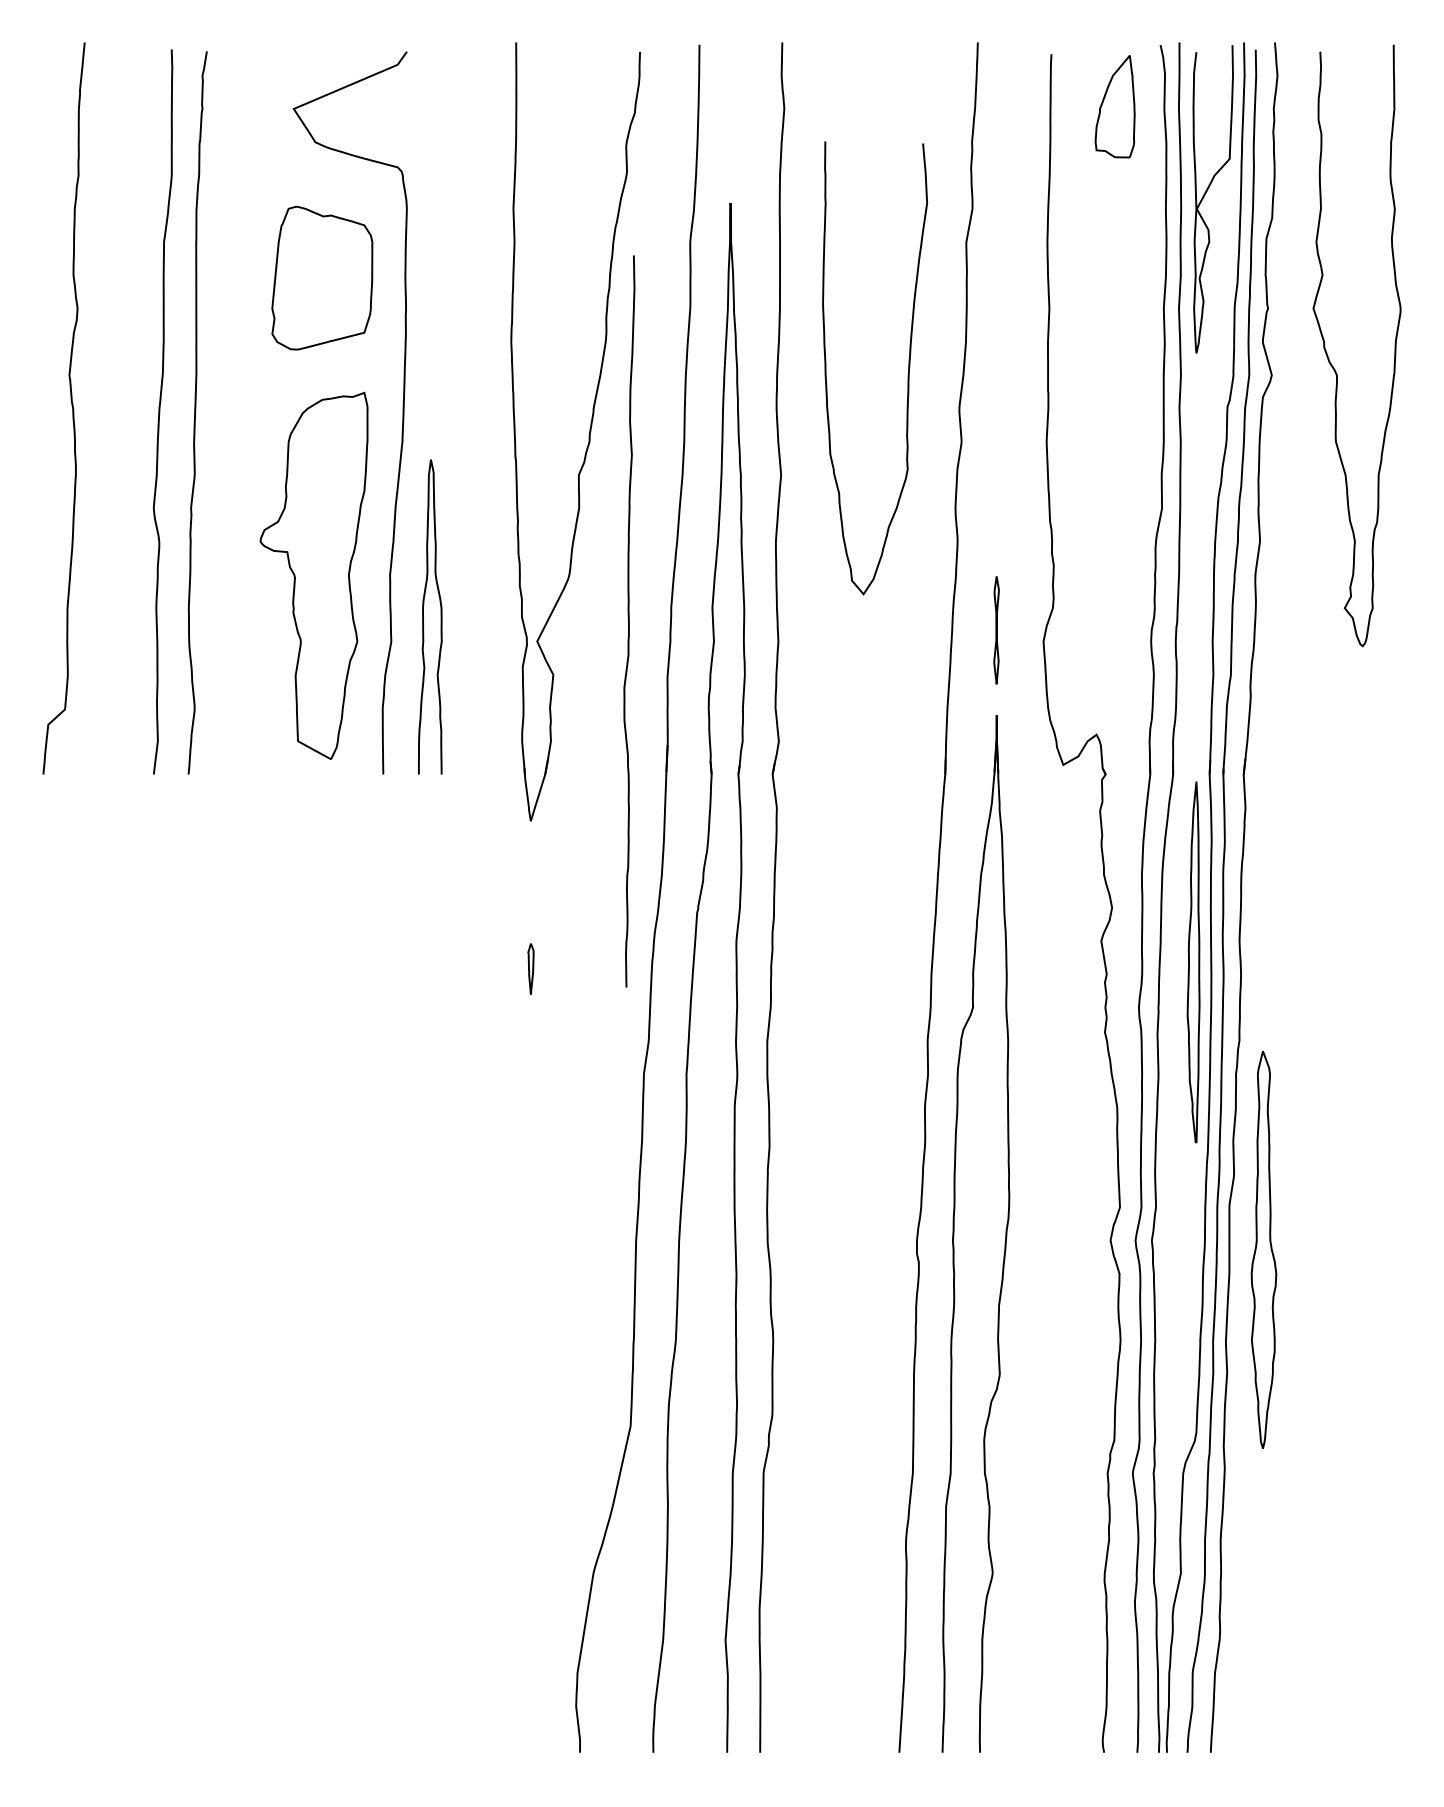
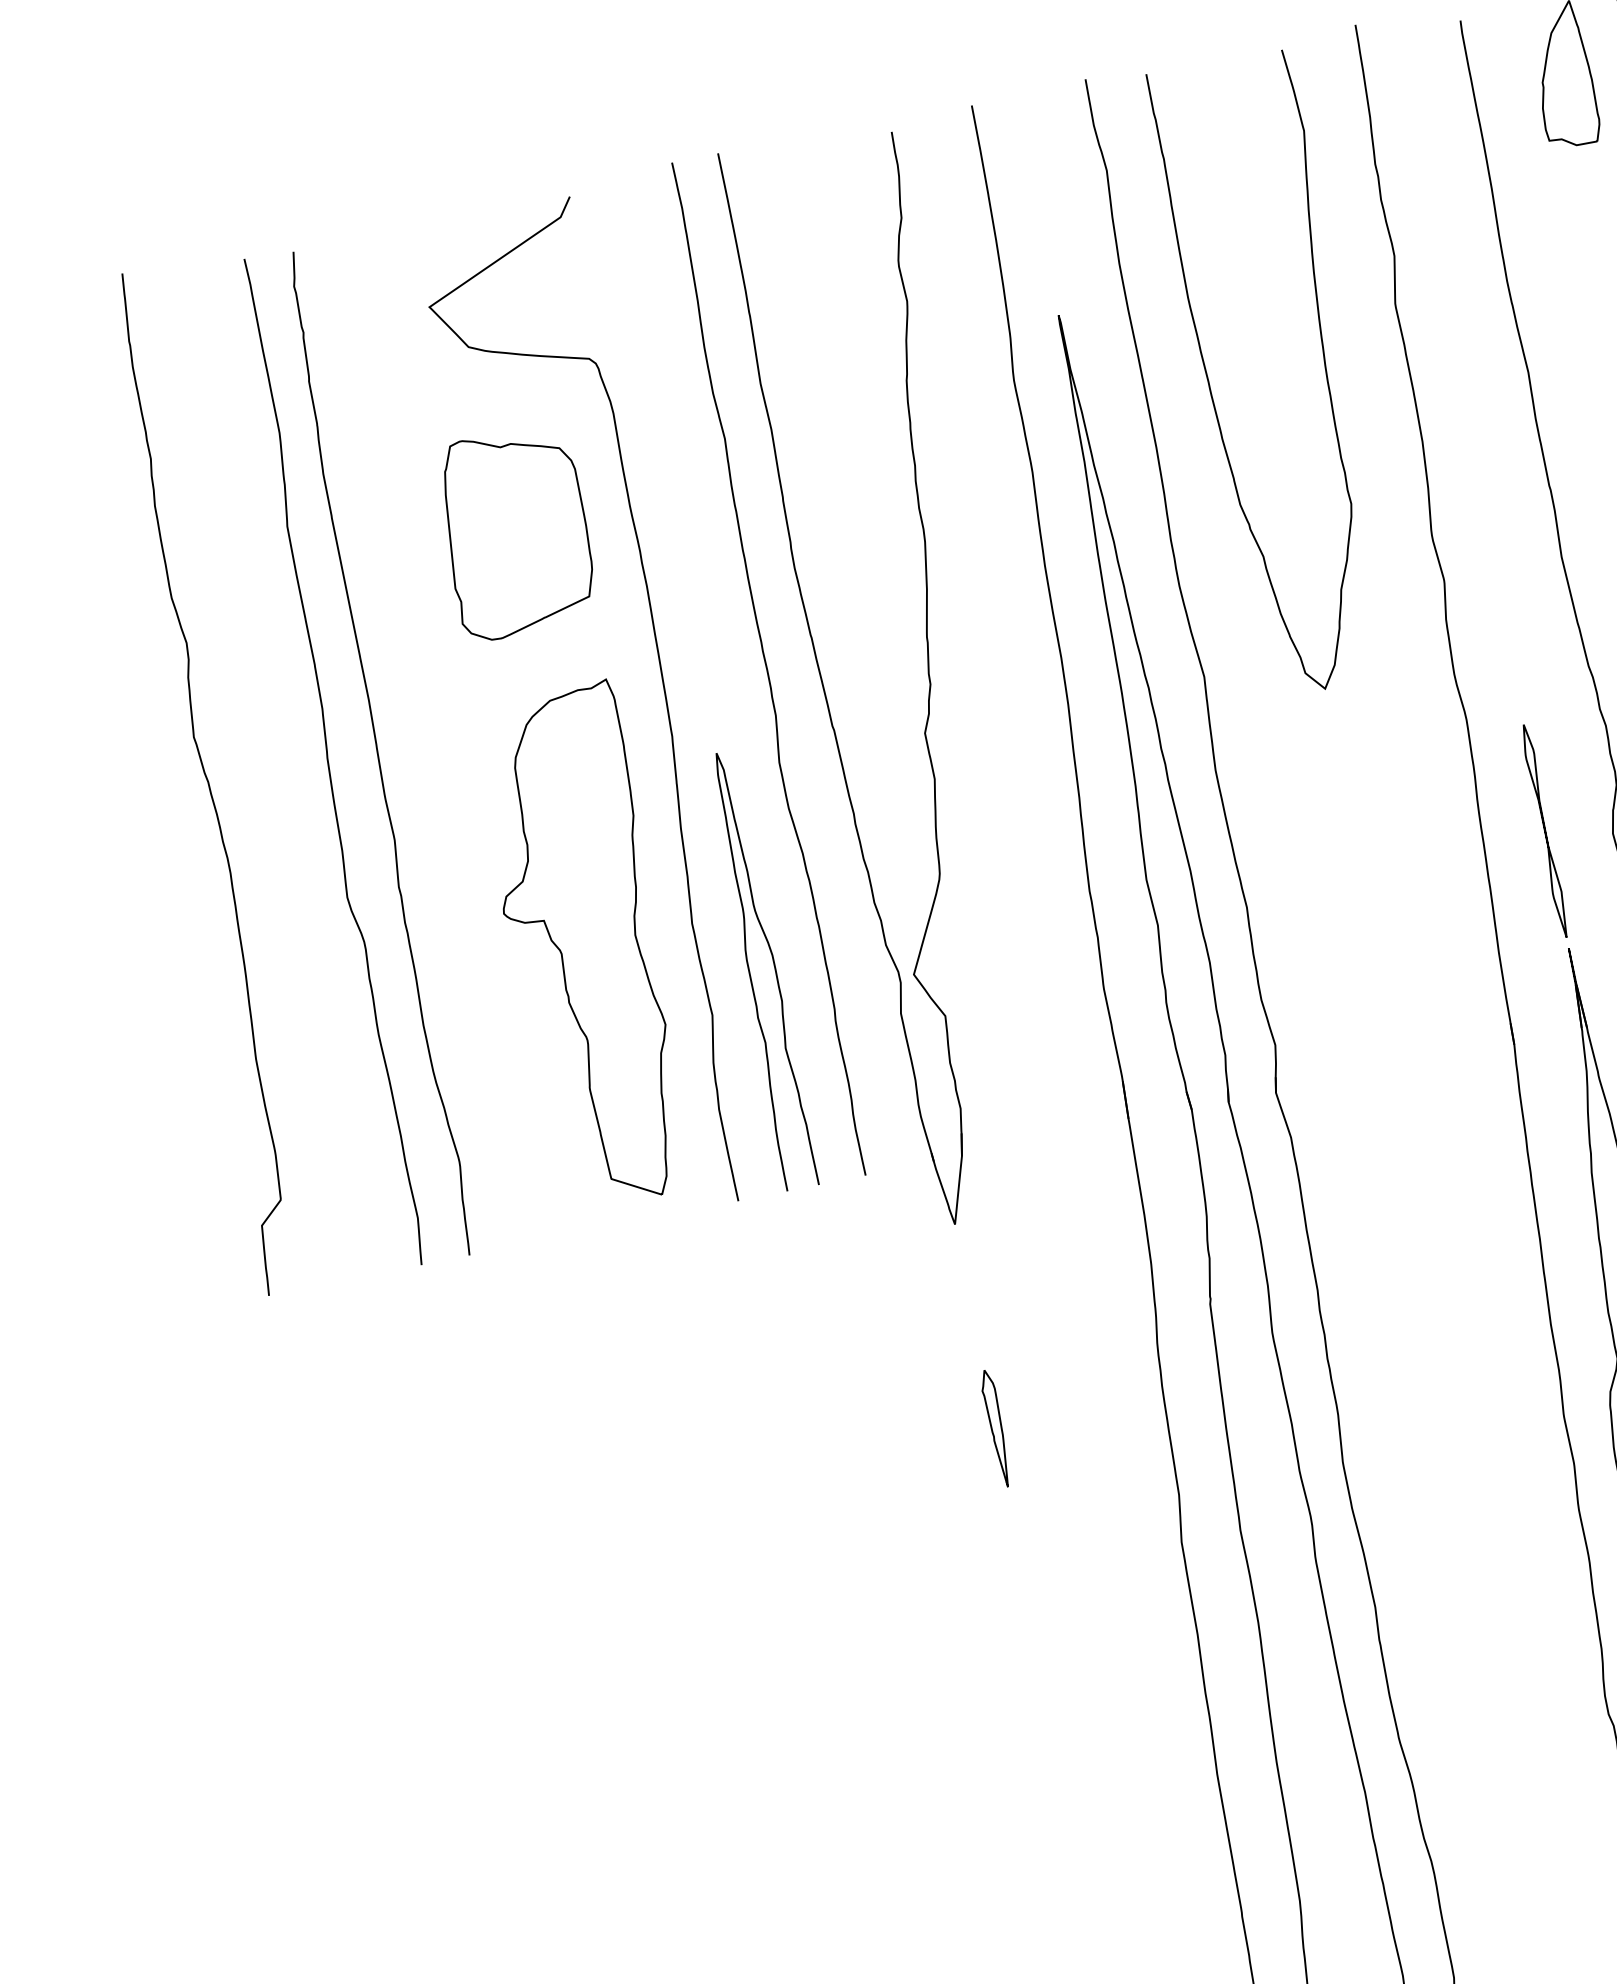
curve: (907, 374) -> (1324, 373), moved
curve: (629, 621) -> (767, 669), moved
part: (996, 630) -> (1544, 831), size x1.43
part: (530, 968) -> (995, 1428), size x1.67

